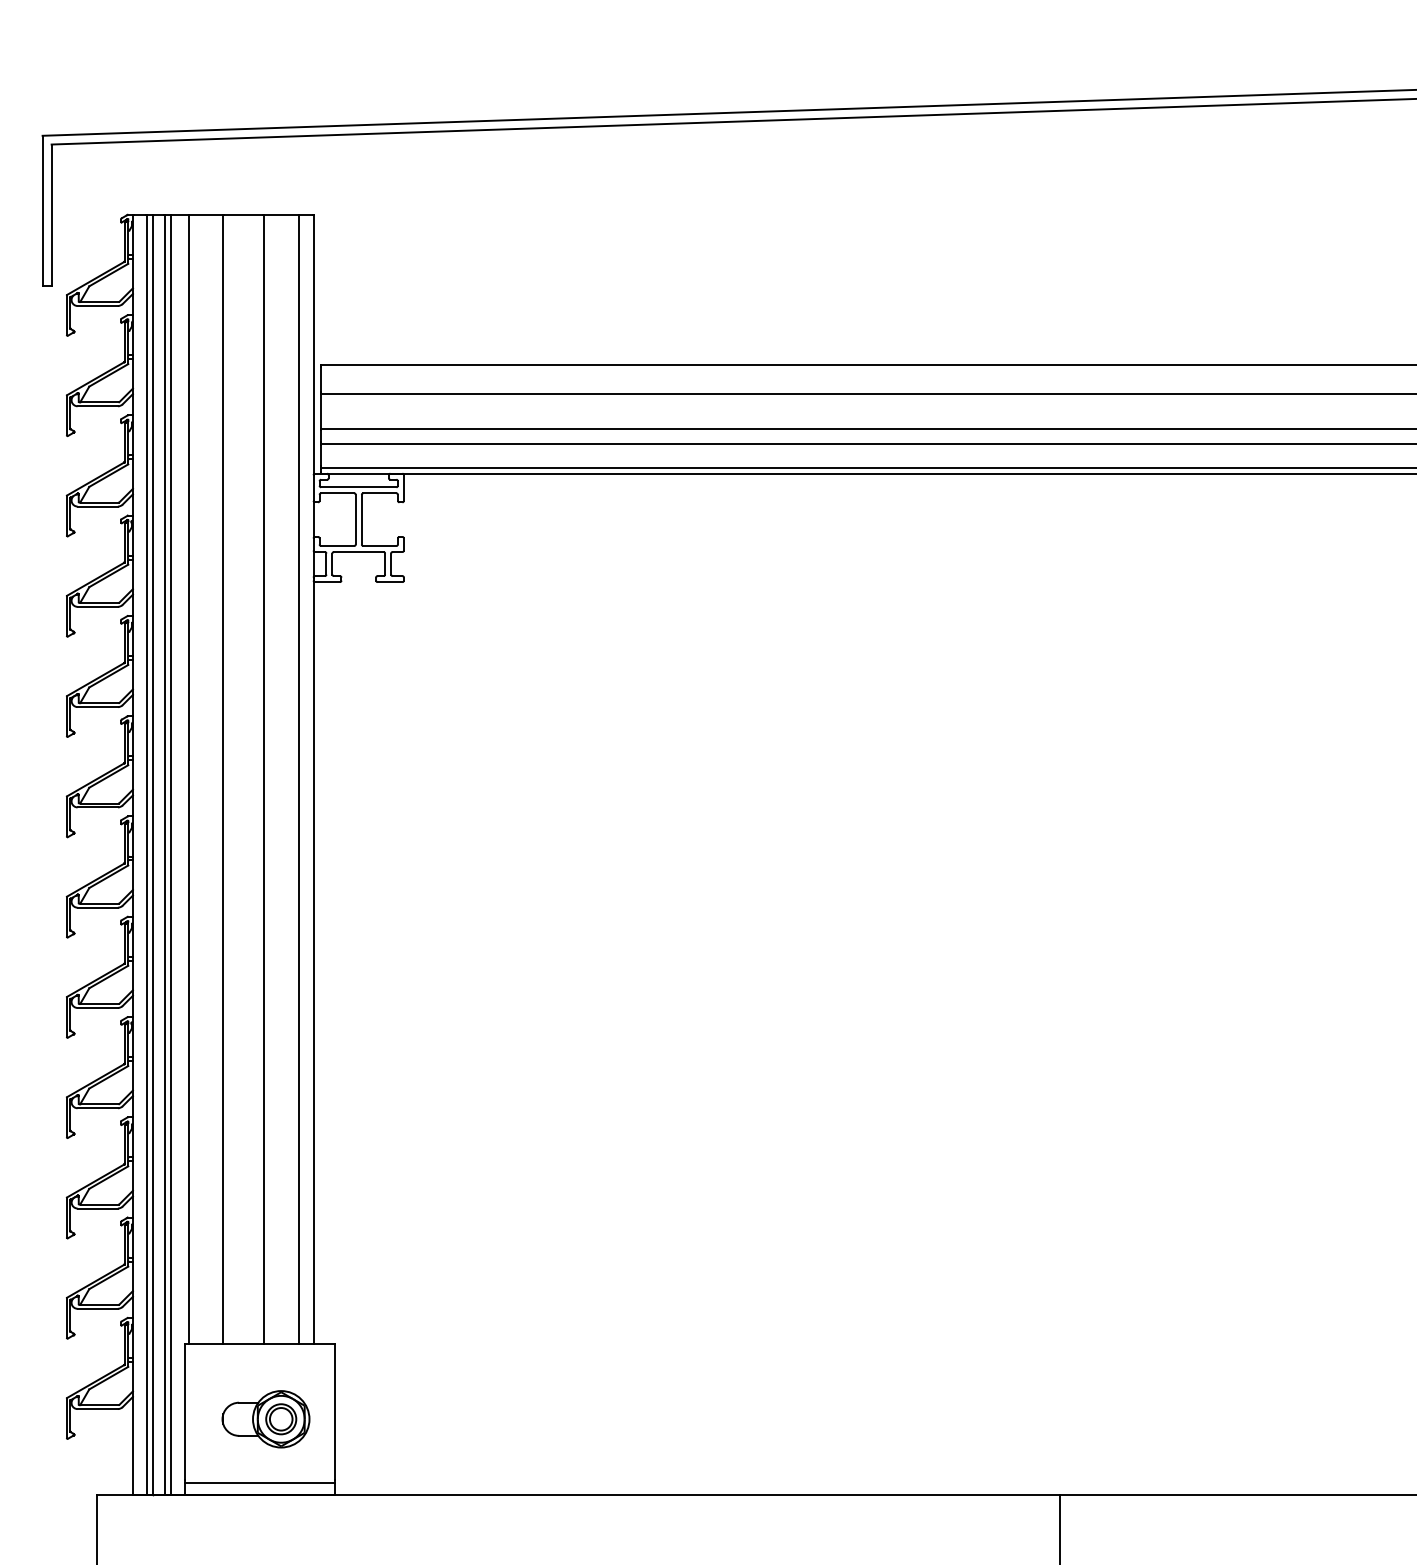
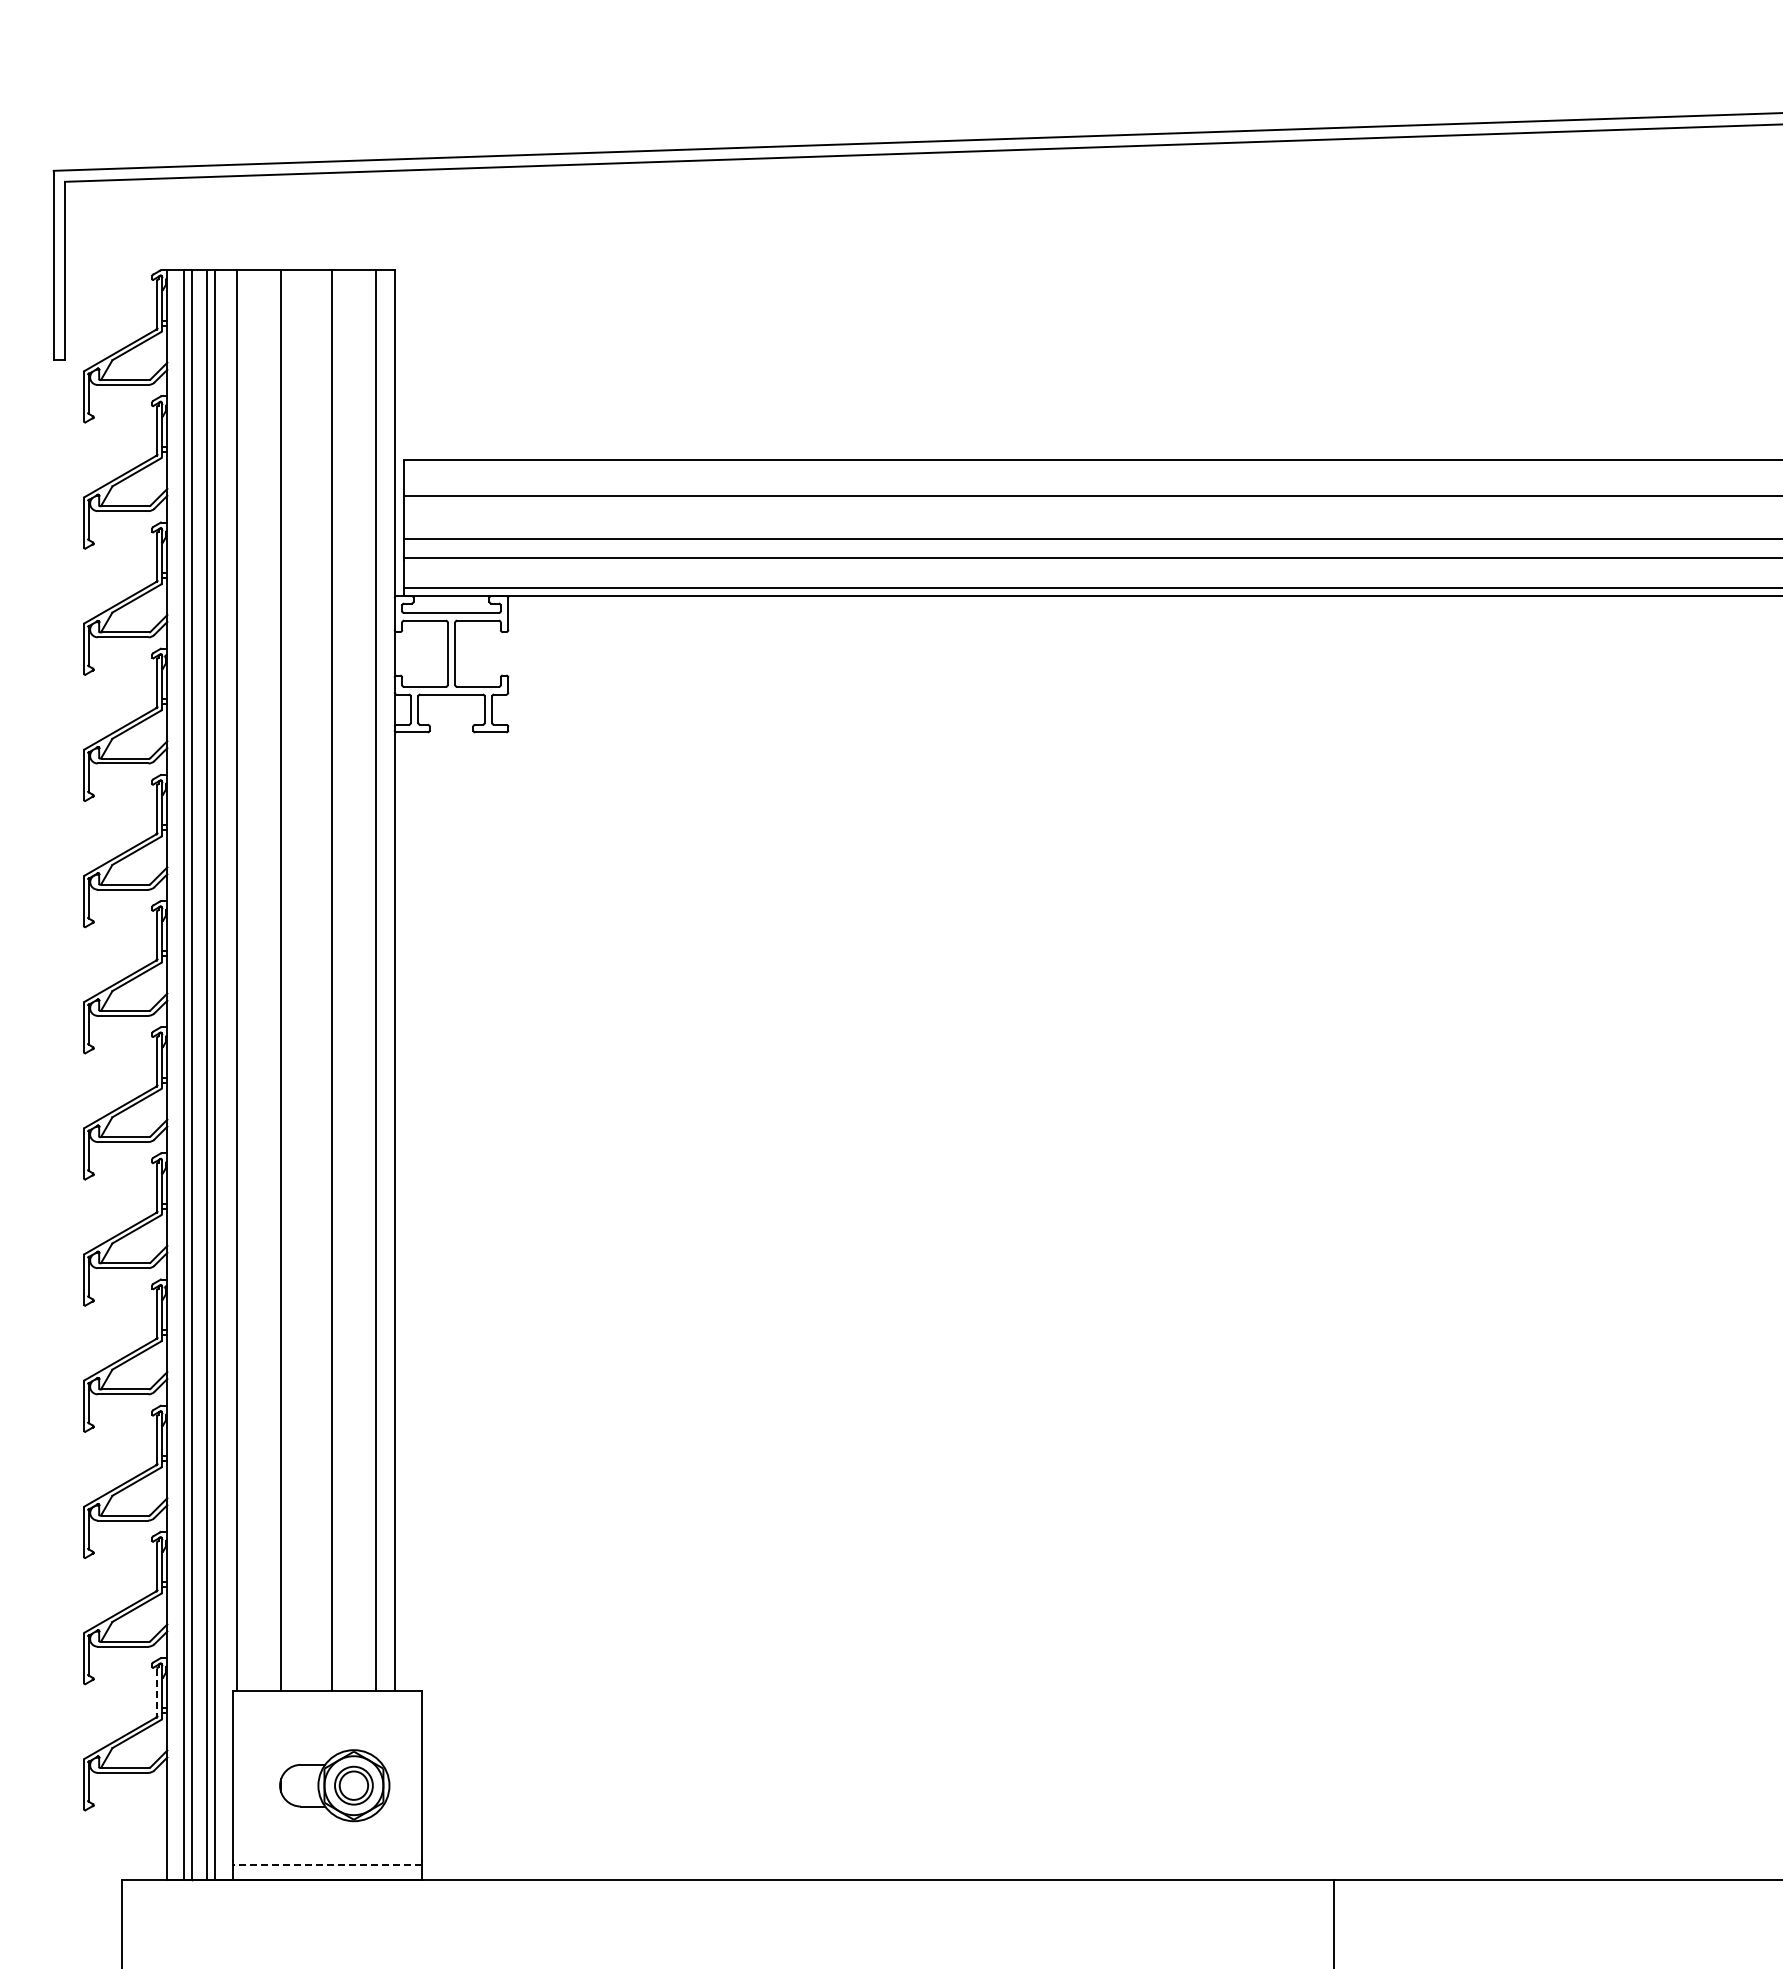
line: (125, 1345) -> (157, 1692), solid -> dashed
line: (260, 1482) -> (327, 1865), solid -> dashed

